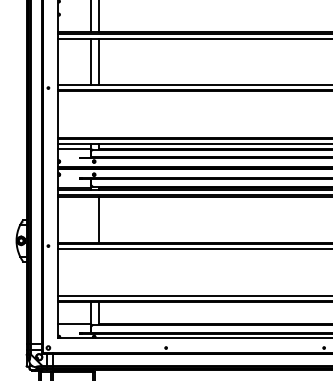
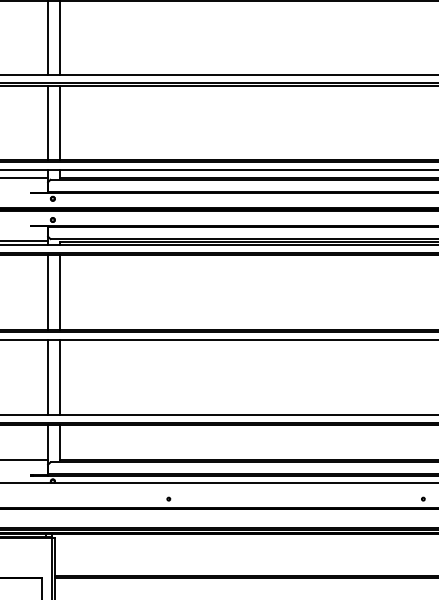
line: (90, 114) -> (46, 122), added
line: (98, 114) -> (59, 122), added
line: (90, 219) -> (46, 292), added
line: (90, 272) -> (46, 377), added
line: (98, 272) -> (59, 377), added

